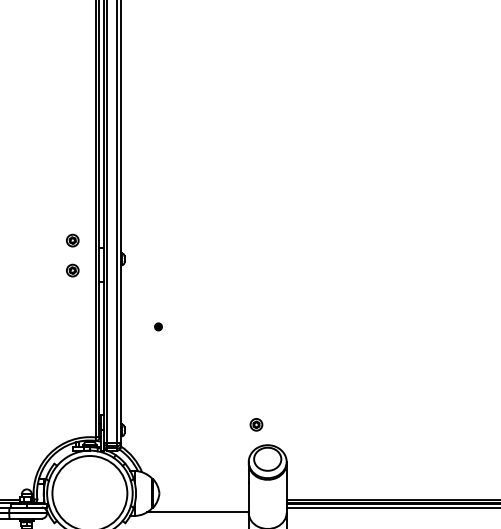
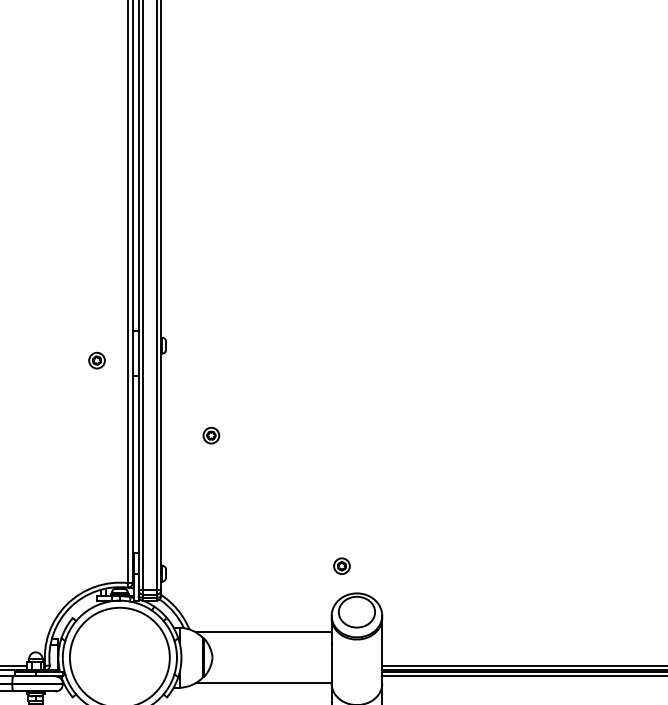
part: (72, 240) -> (96, 320), removed
part: (158, 326) -> (211, 435), size x1.67
line: (197, 474) -> (263, 632), added

